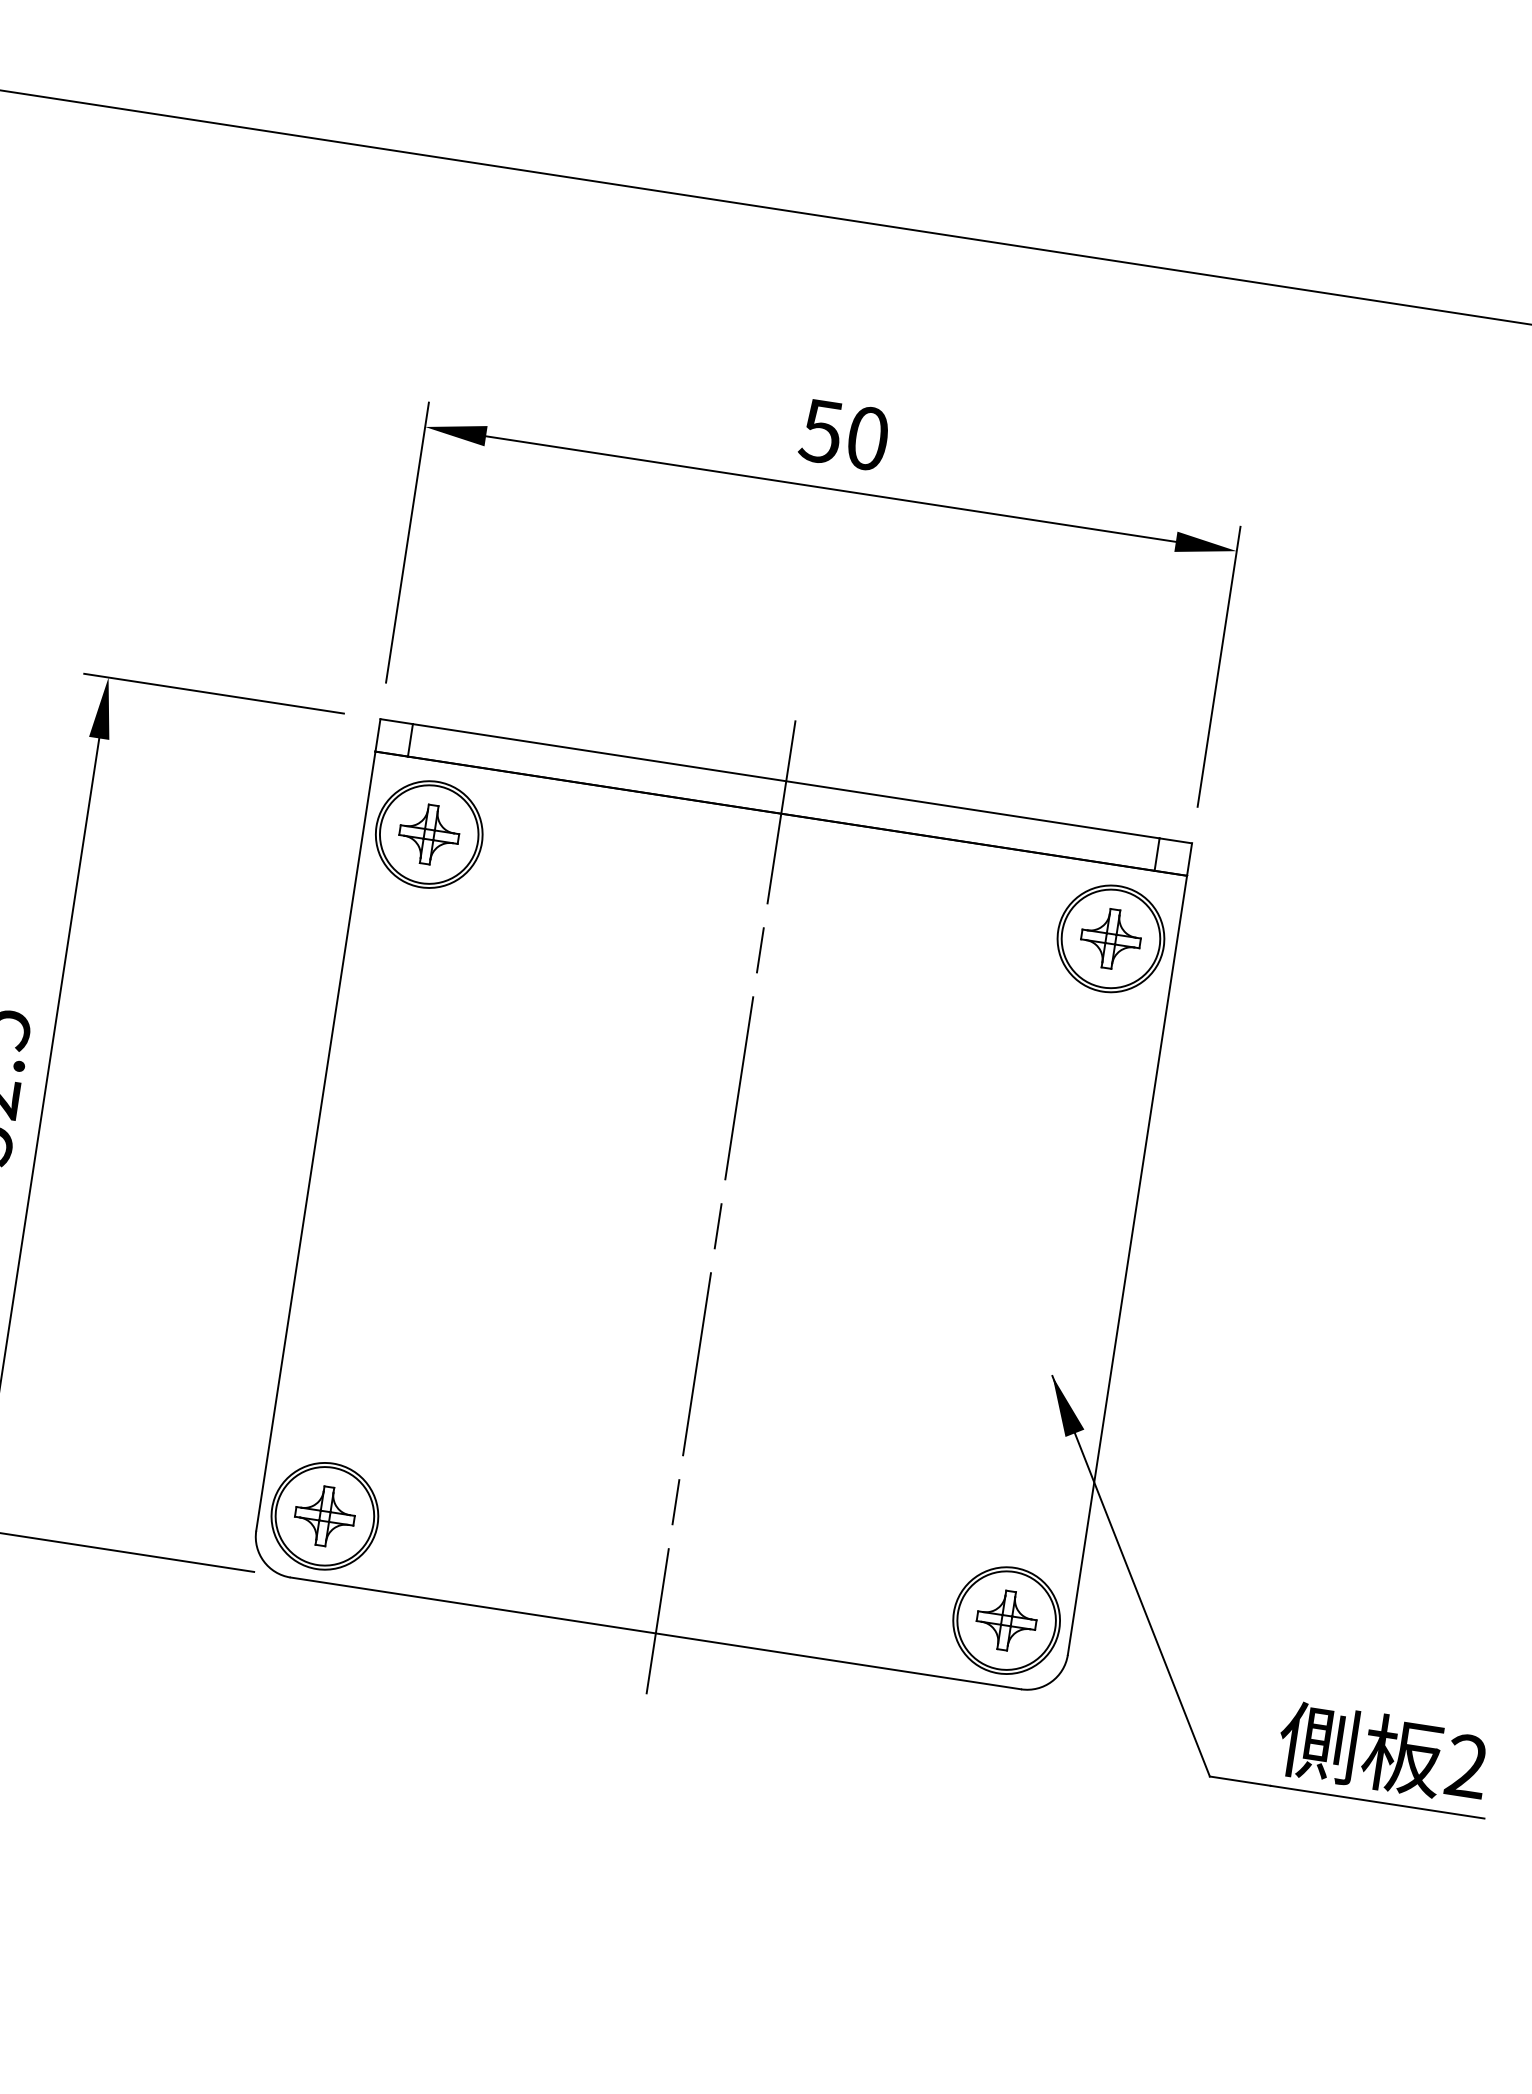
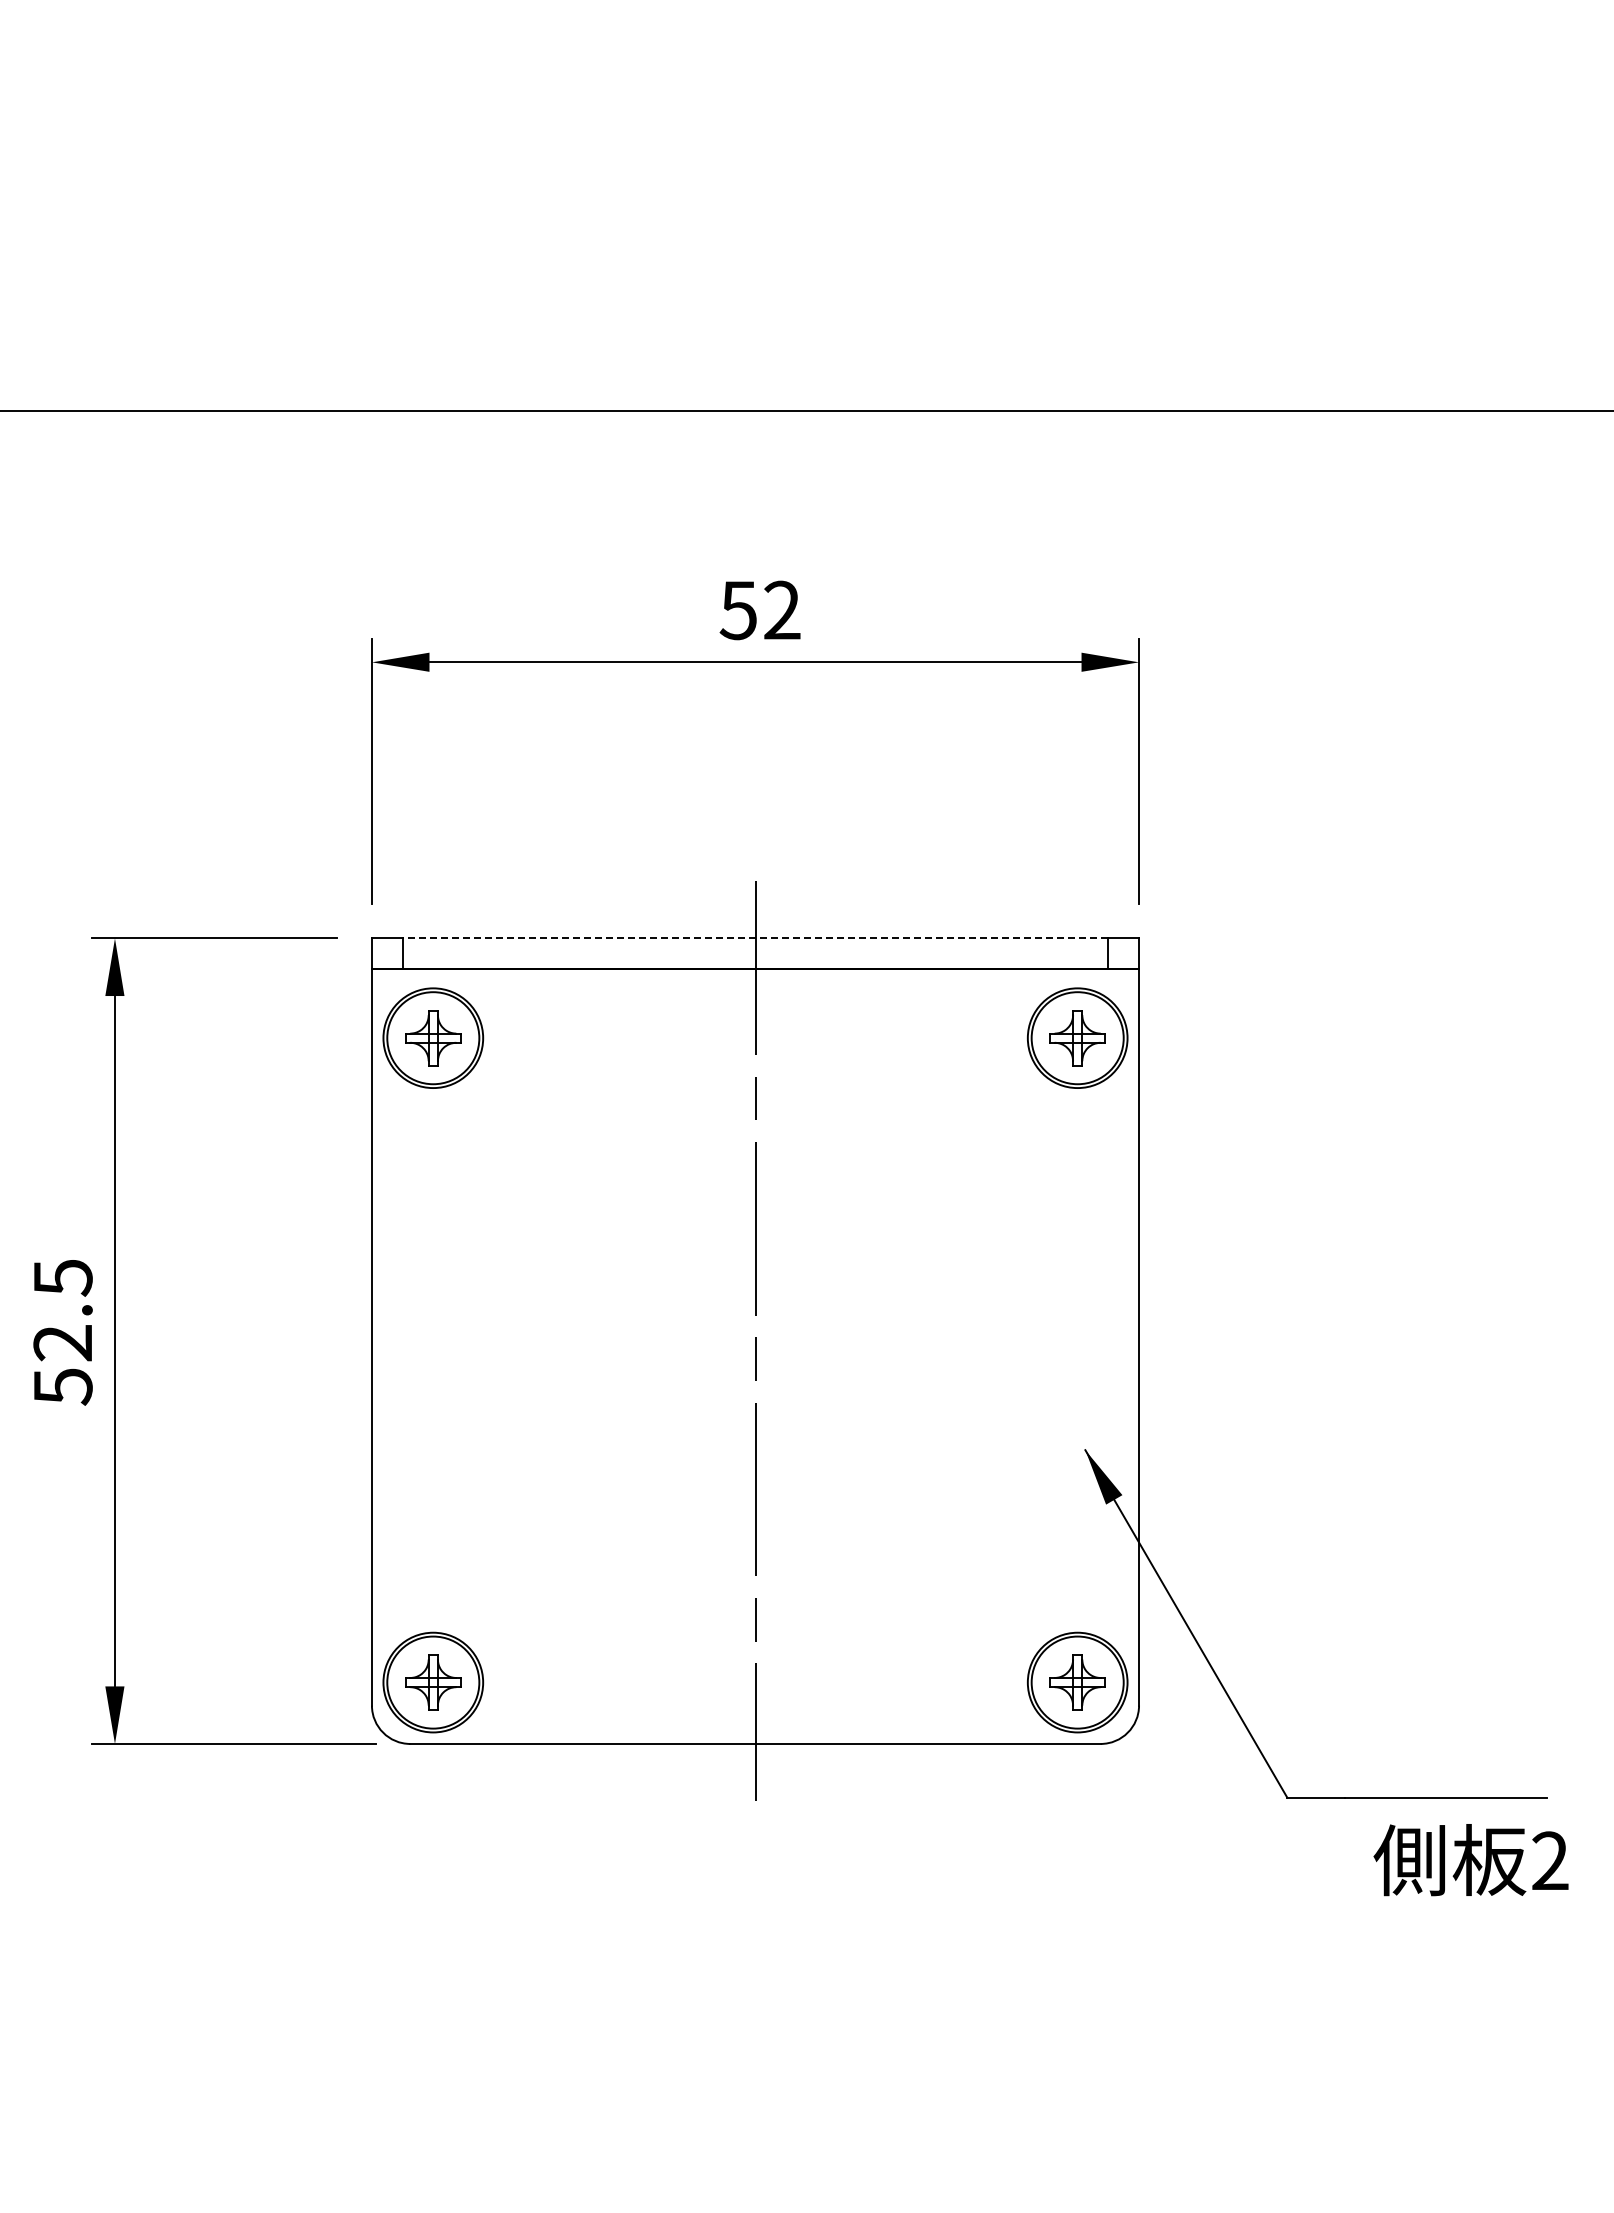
text: (867, 438) -> (782, 610), 50 -> 52
line: (786, 781) -> (755, 938), solid -> dashed
text: (1382, 1752) -> (1470, 1860), moved

